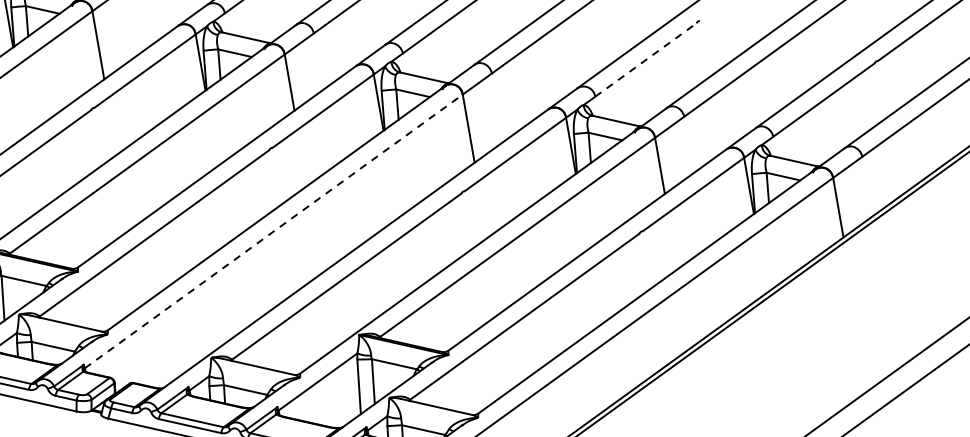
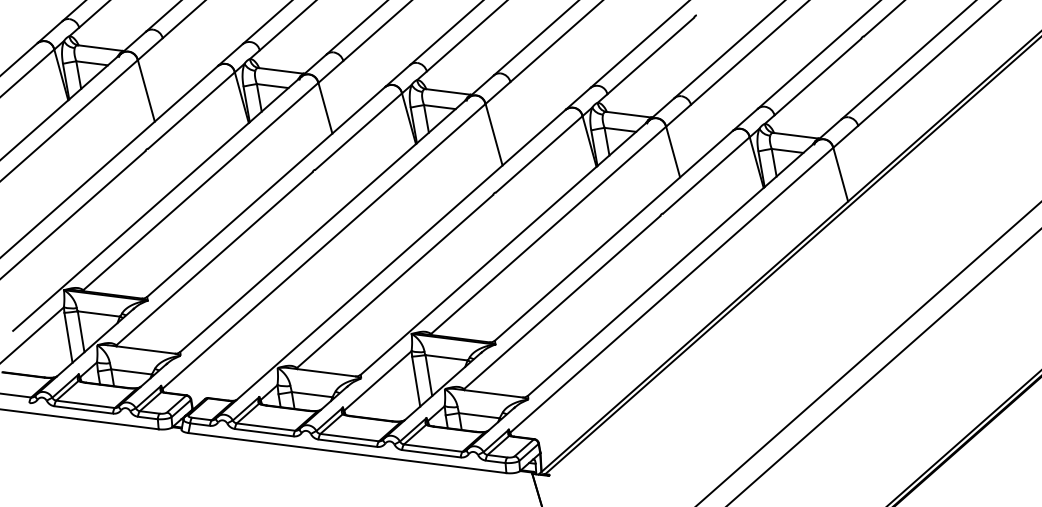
line: (645, 60) -> (650, 56), dashed -> solid
line: (274, 231) -> (324, 246), dashed -> solid

